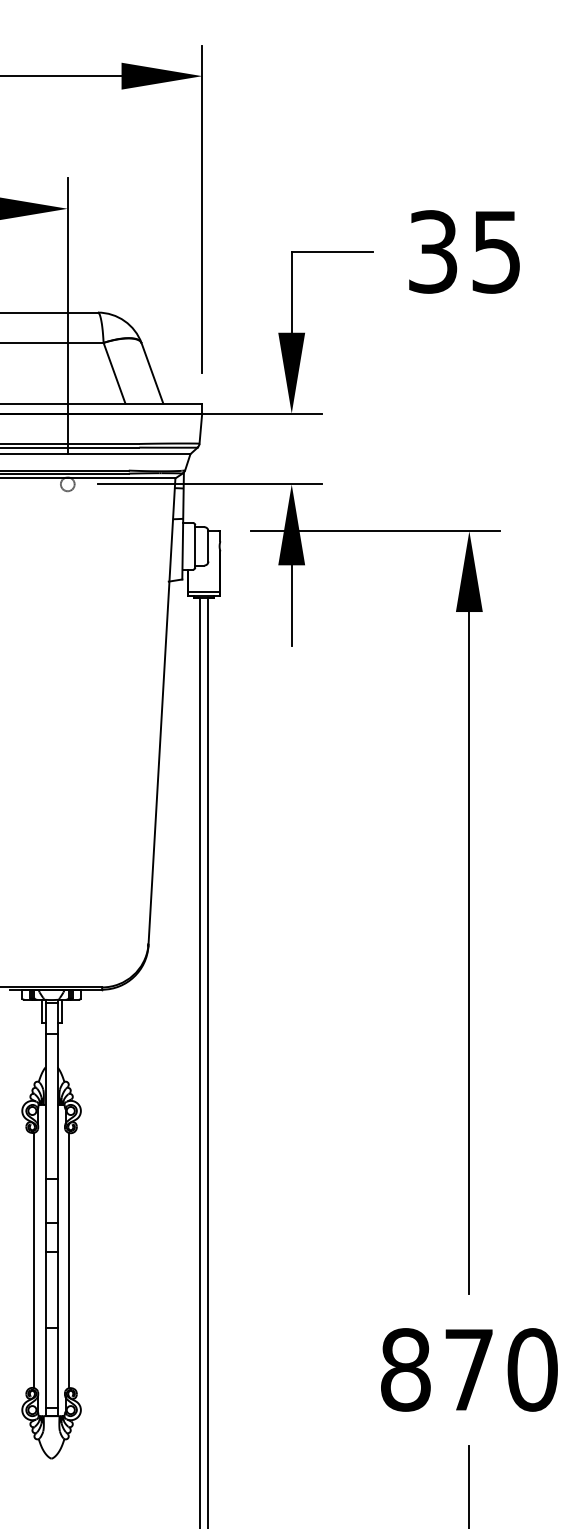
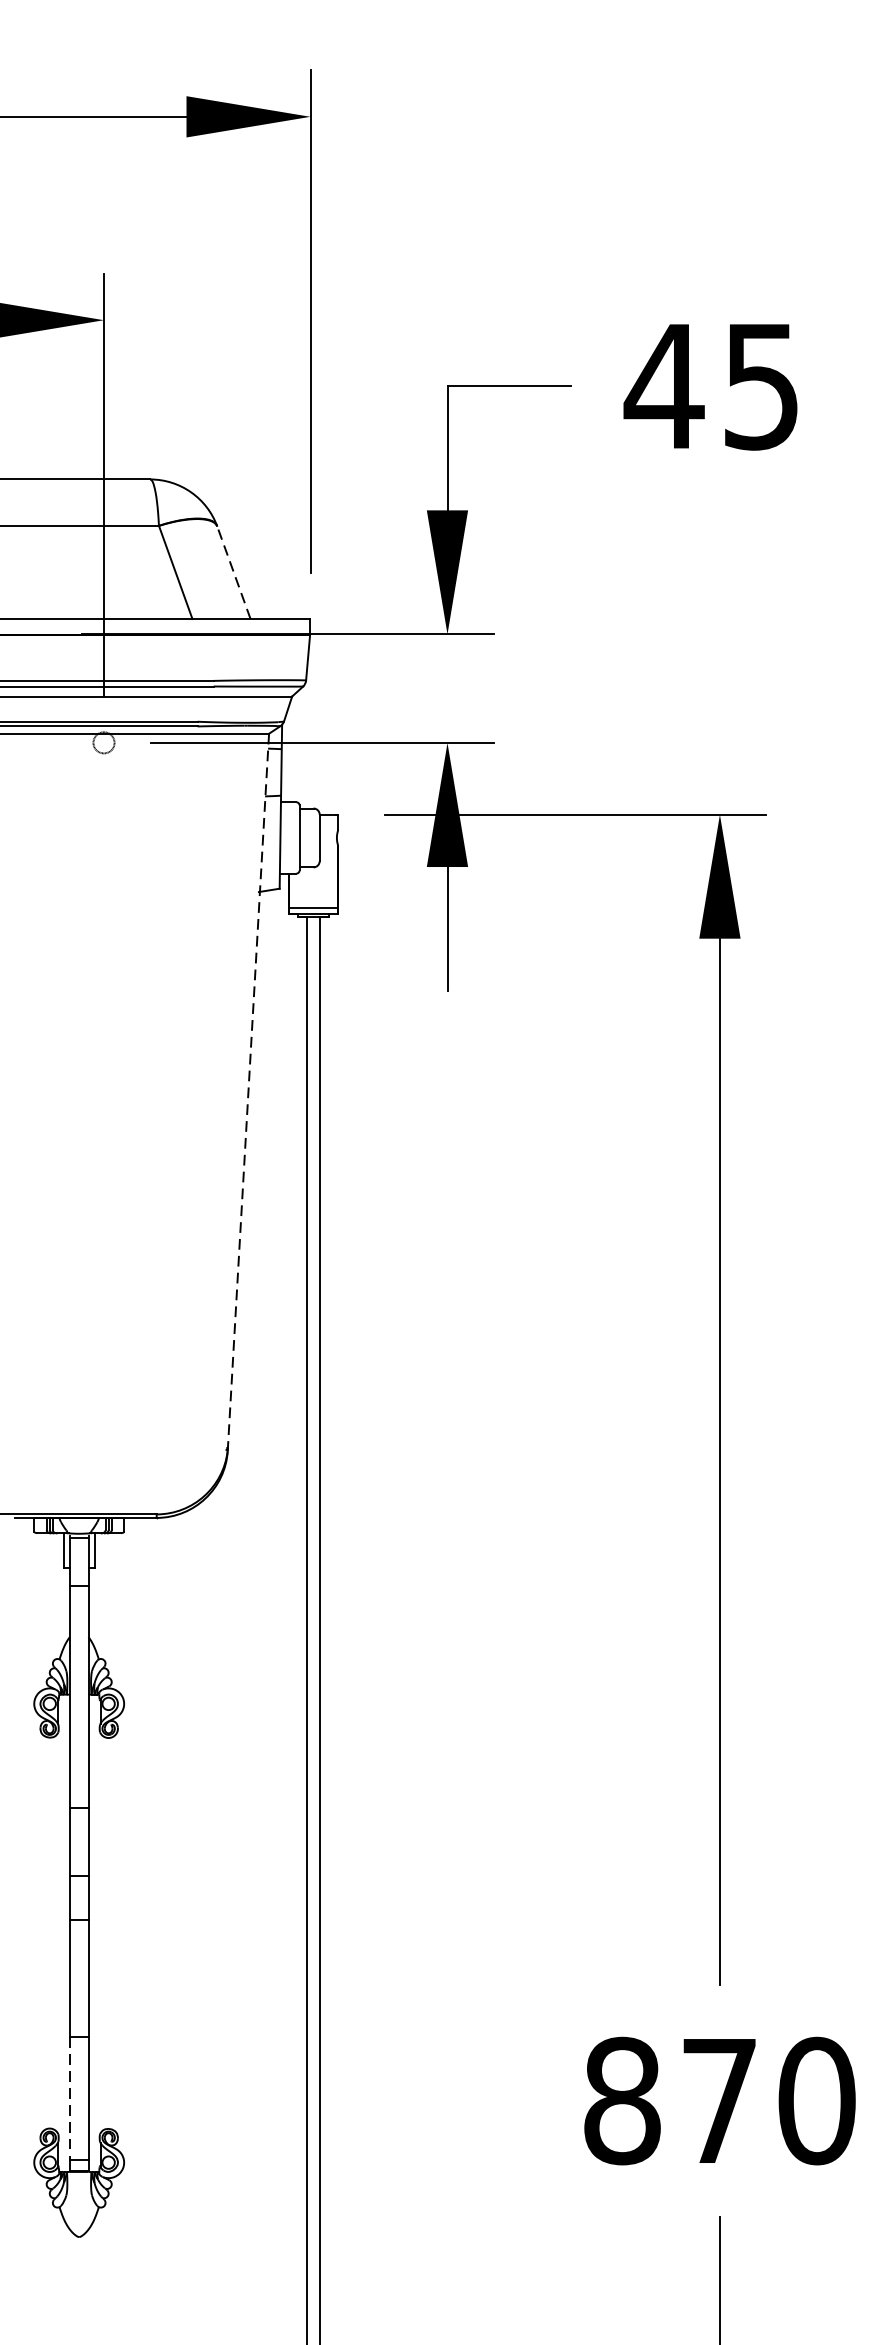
text: (432, 251) -> (663, 385), 35 -> 45
line: (152, 373) -> (233, 572), solid -> dashed
line: (161, 712) -> (247, 1092), solid -> dashed
line: (34, 1260) -> (52, 1933), removed
line: (68, 1260) -> (105, 1933), removed
line: (45, 1368) -> (69, 2098), solid -> dashed

